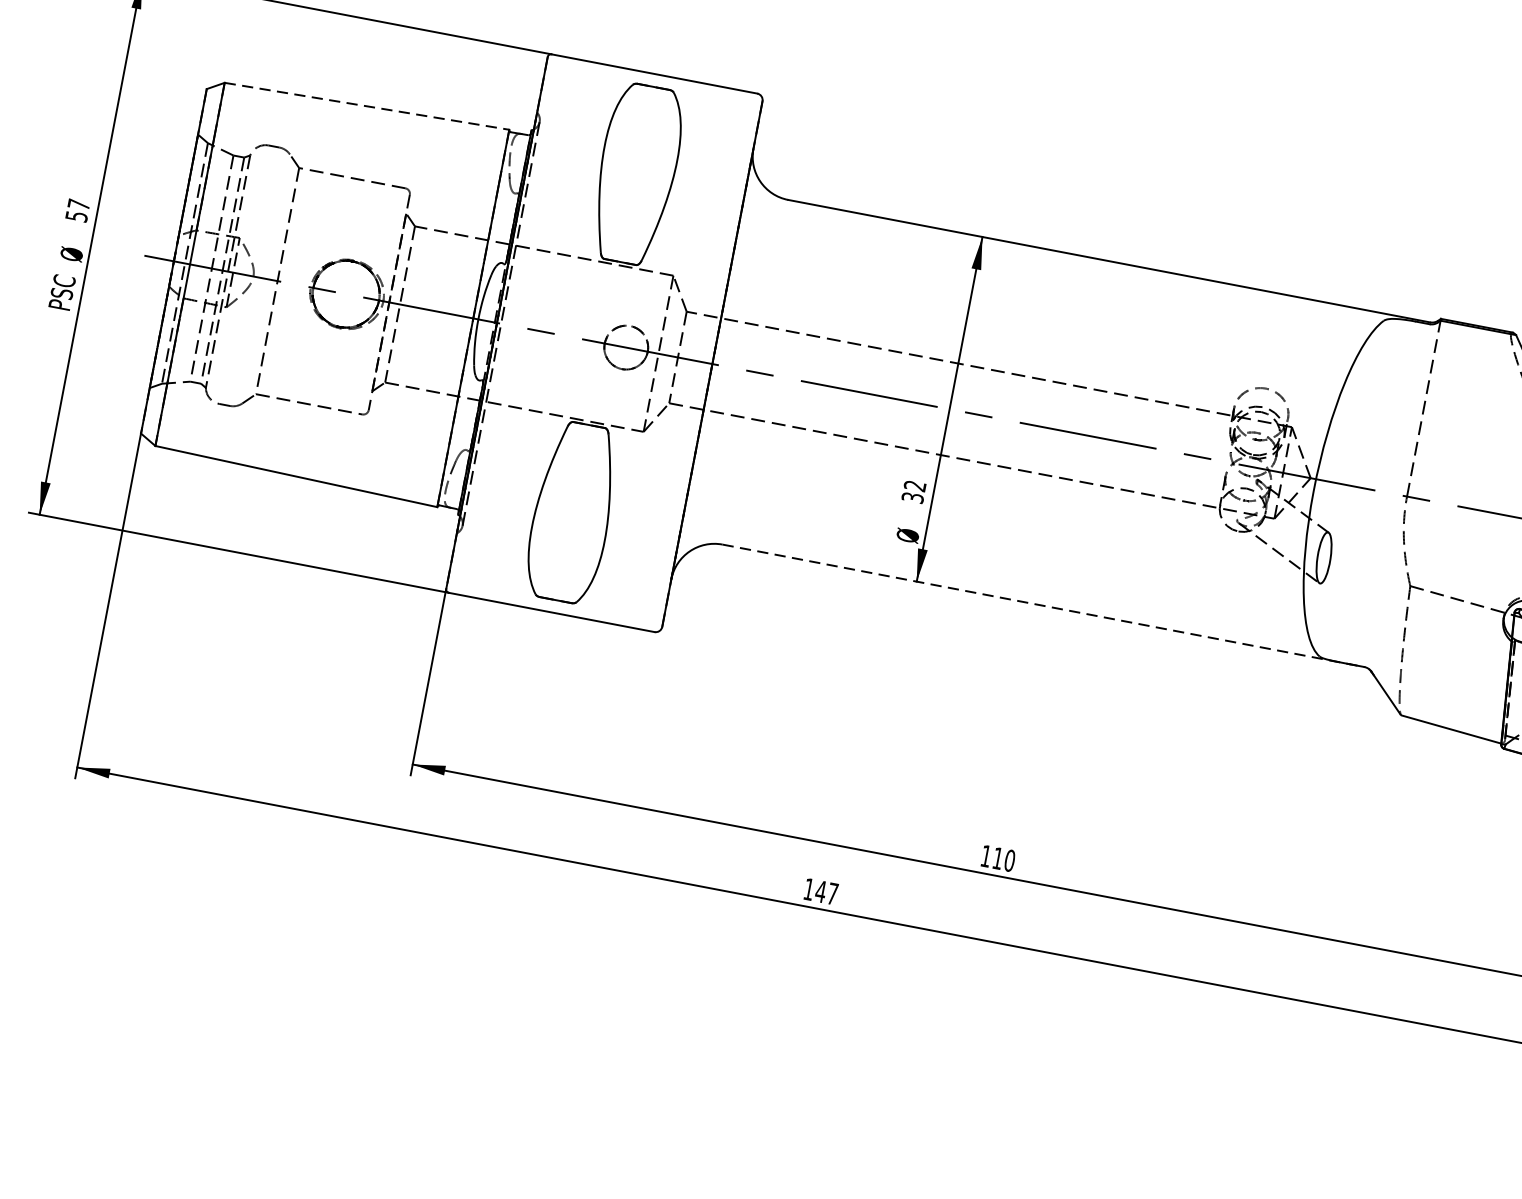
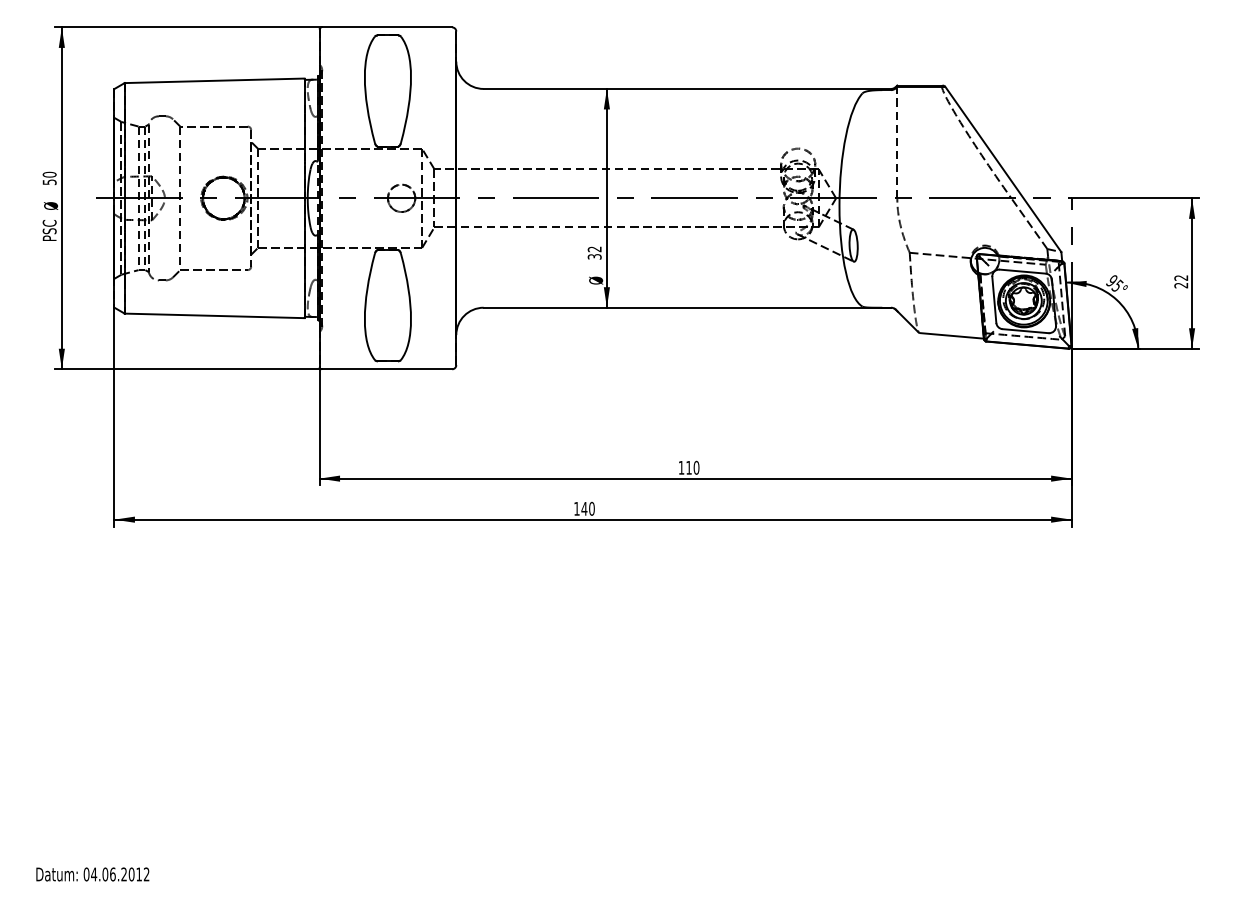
line: (366, 105) -> (214, 80), dashed -> solid
text: (78, 204) -> (49, 174), 57 -> 50
line: (1043, 605) -> (687, 307), dashed -> solid
text: (832, 893) -> (591, 508), 147 -> 140

